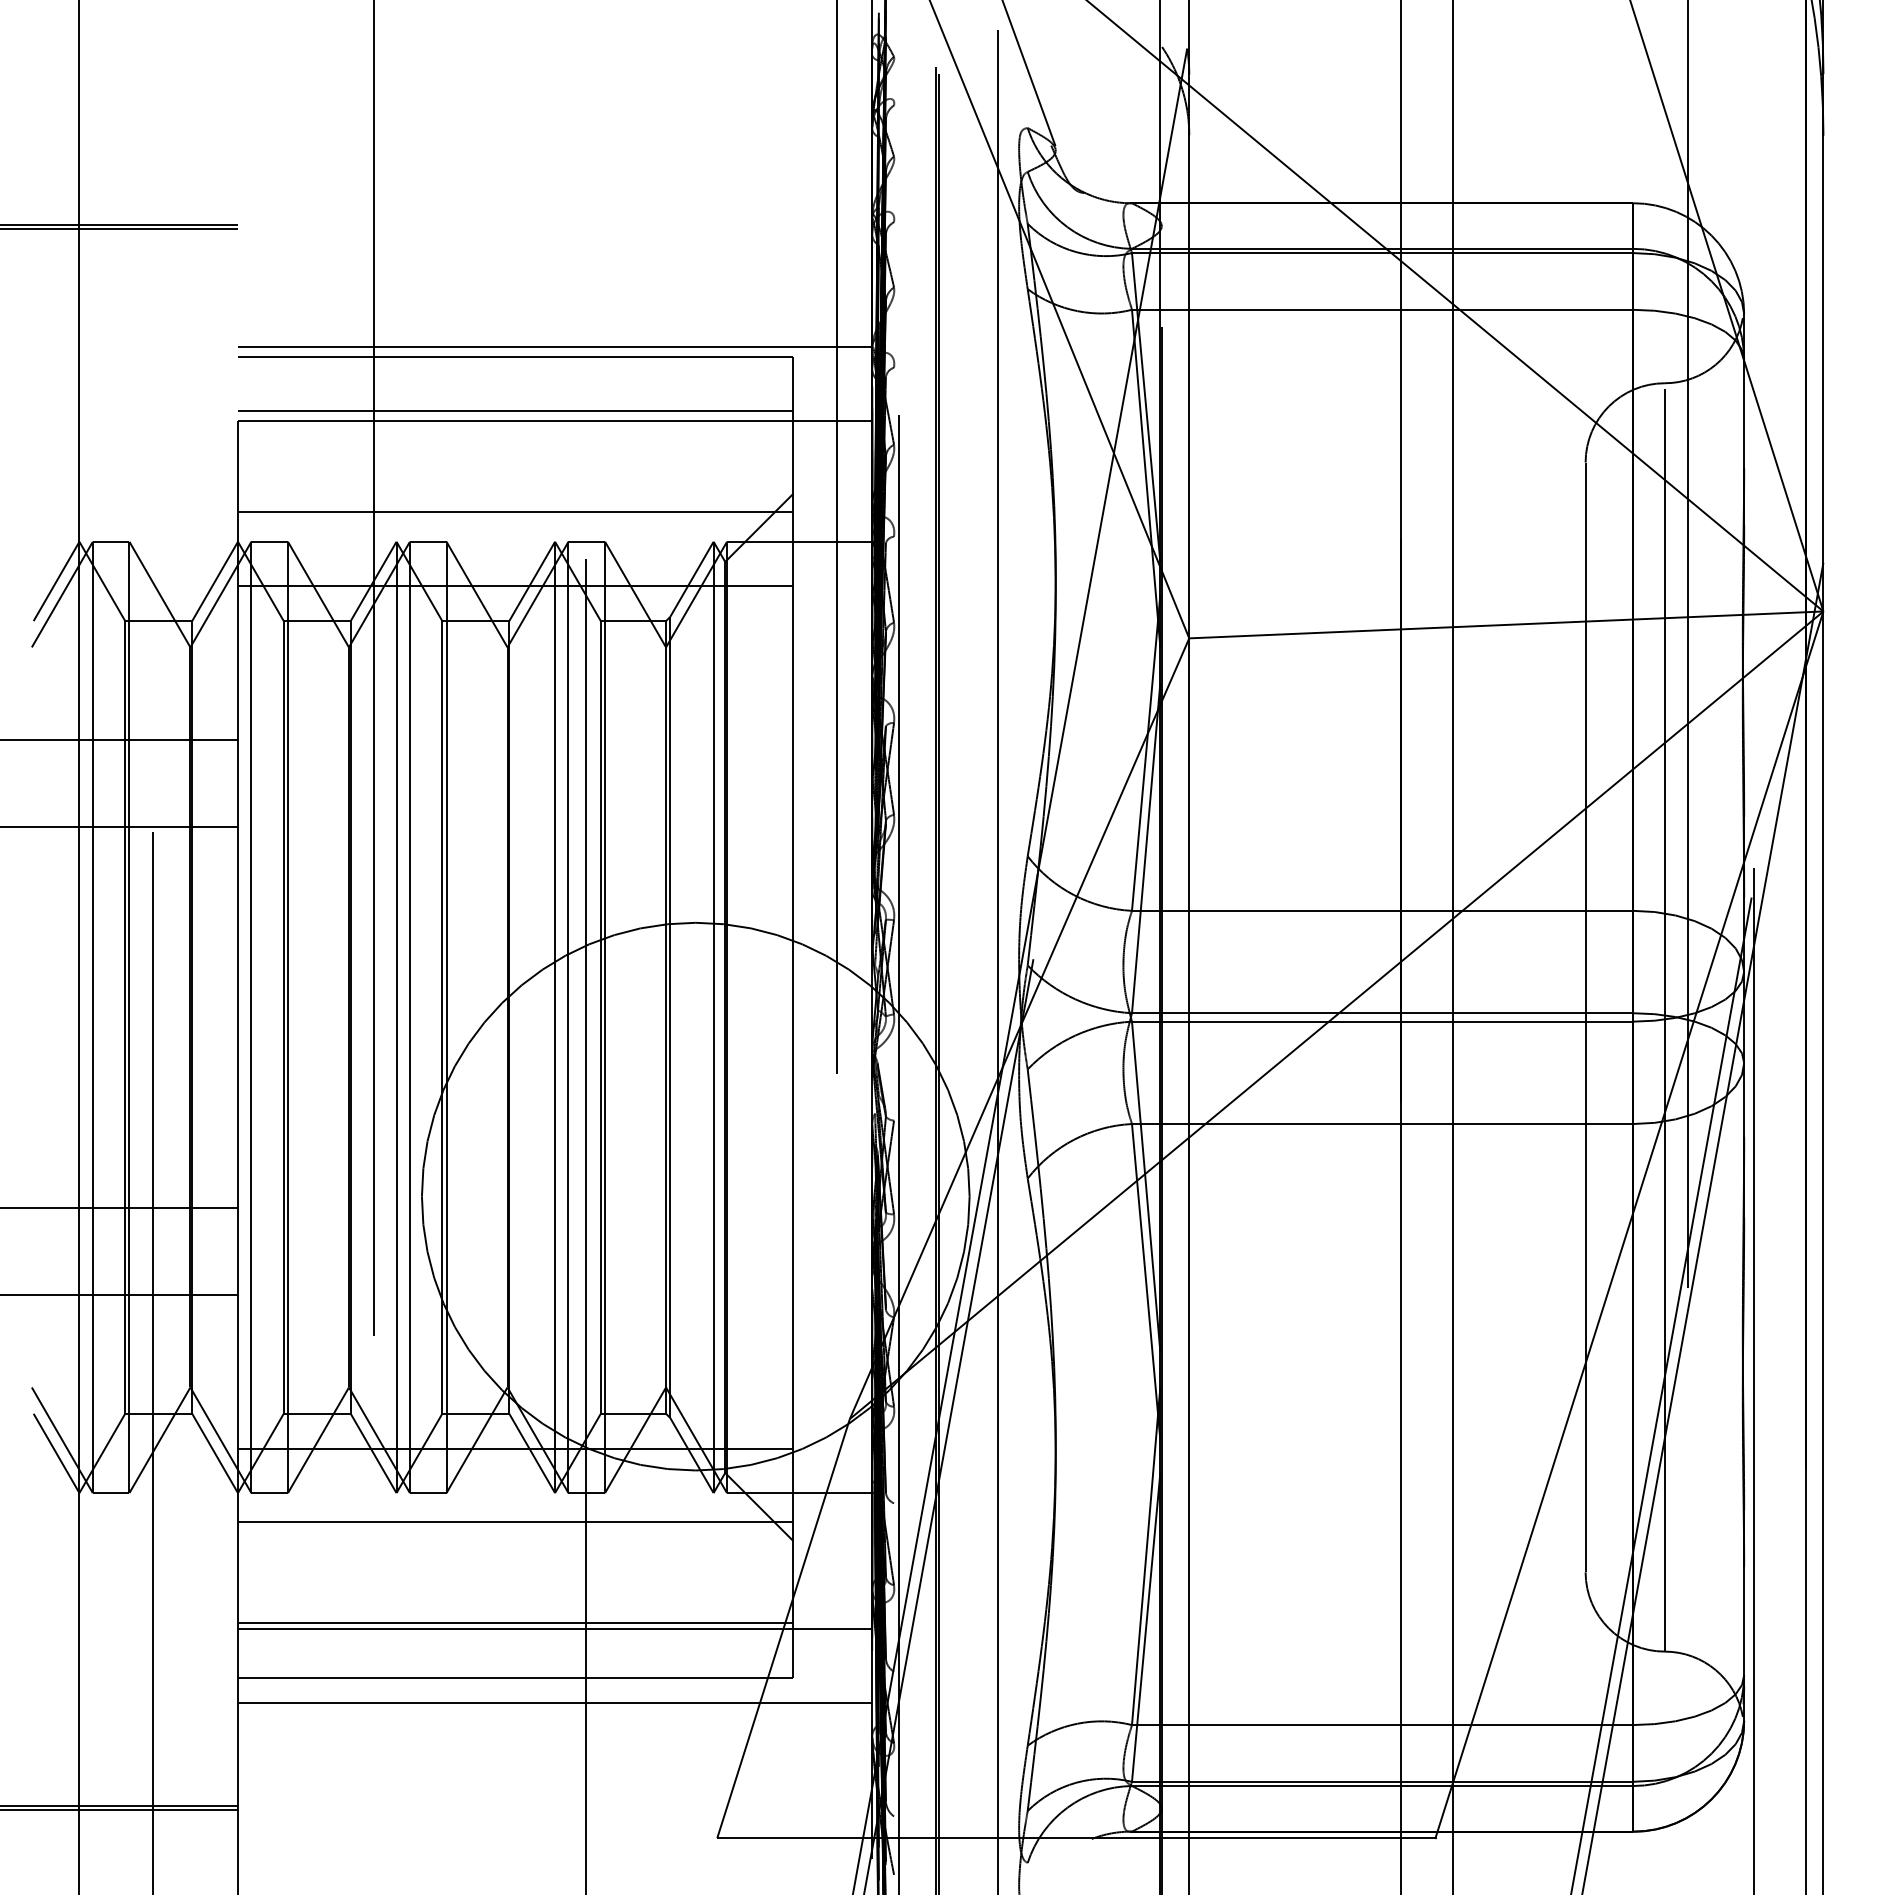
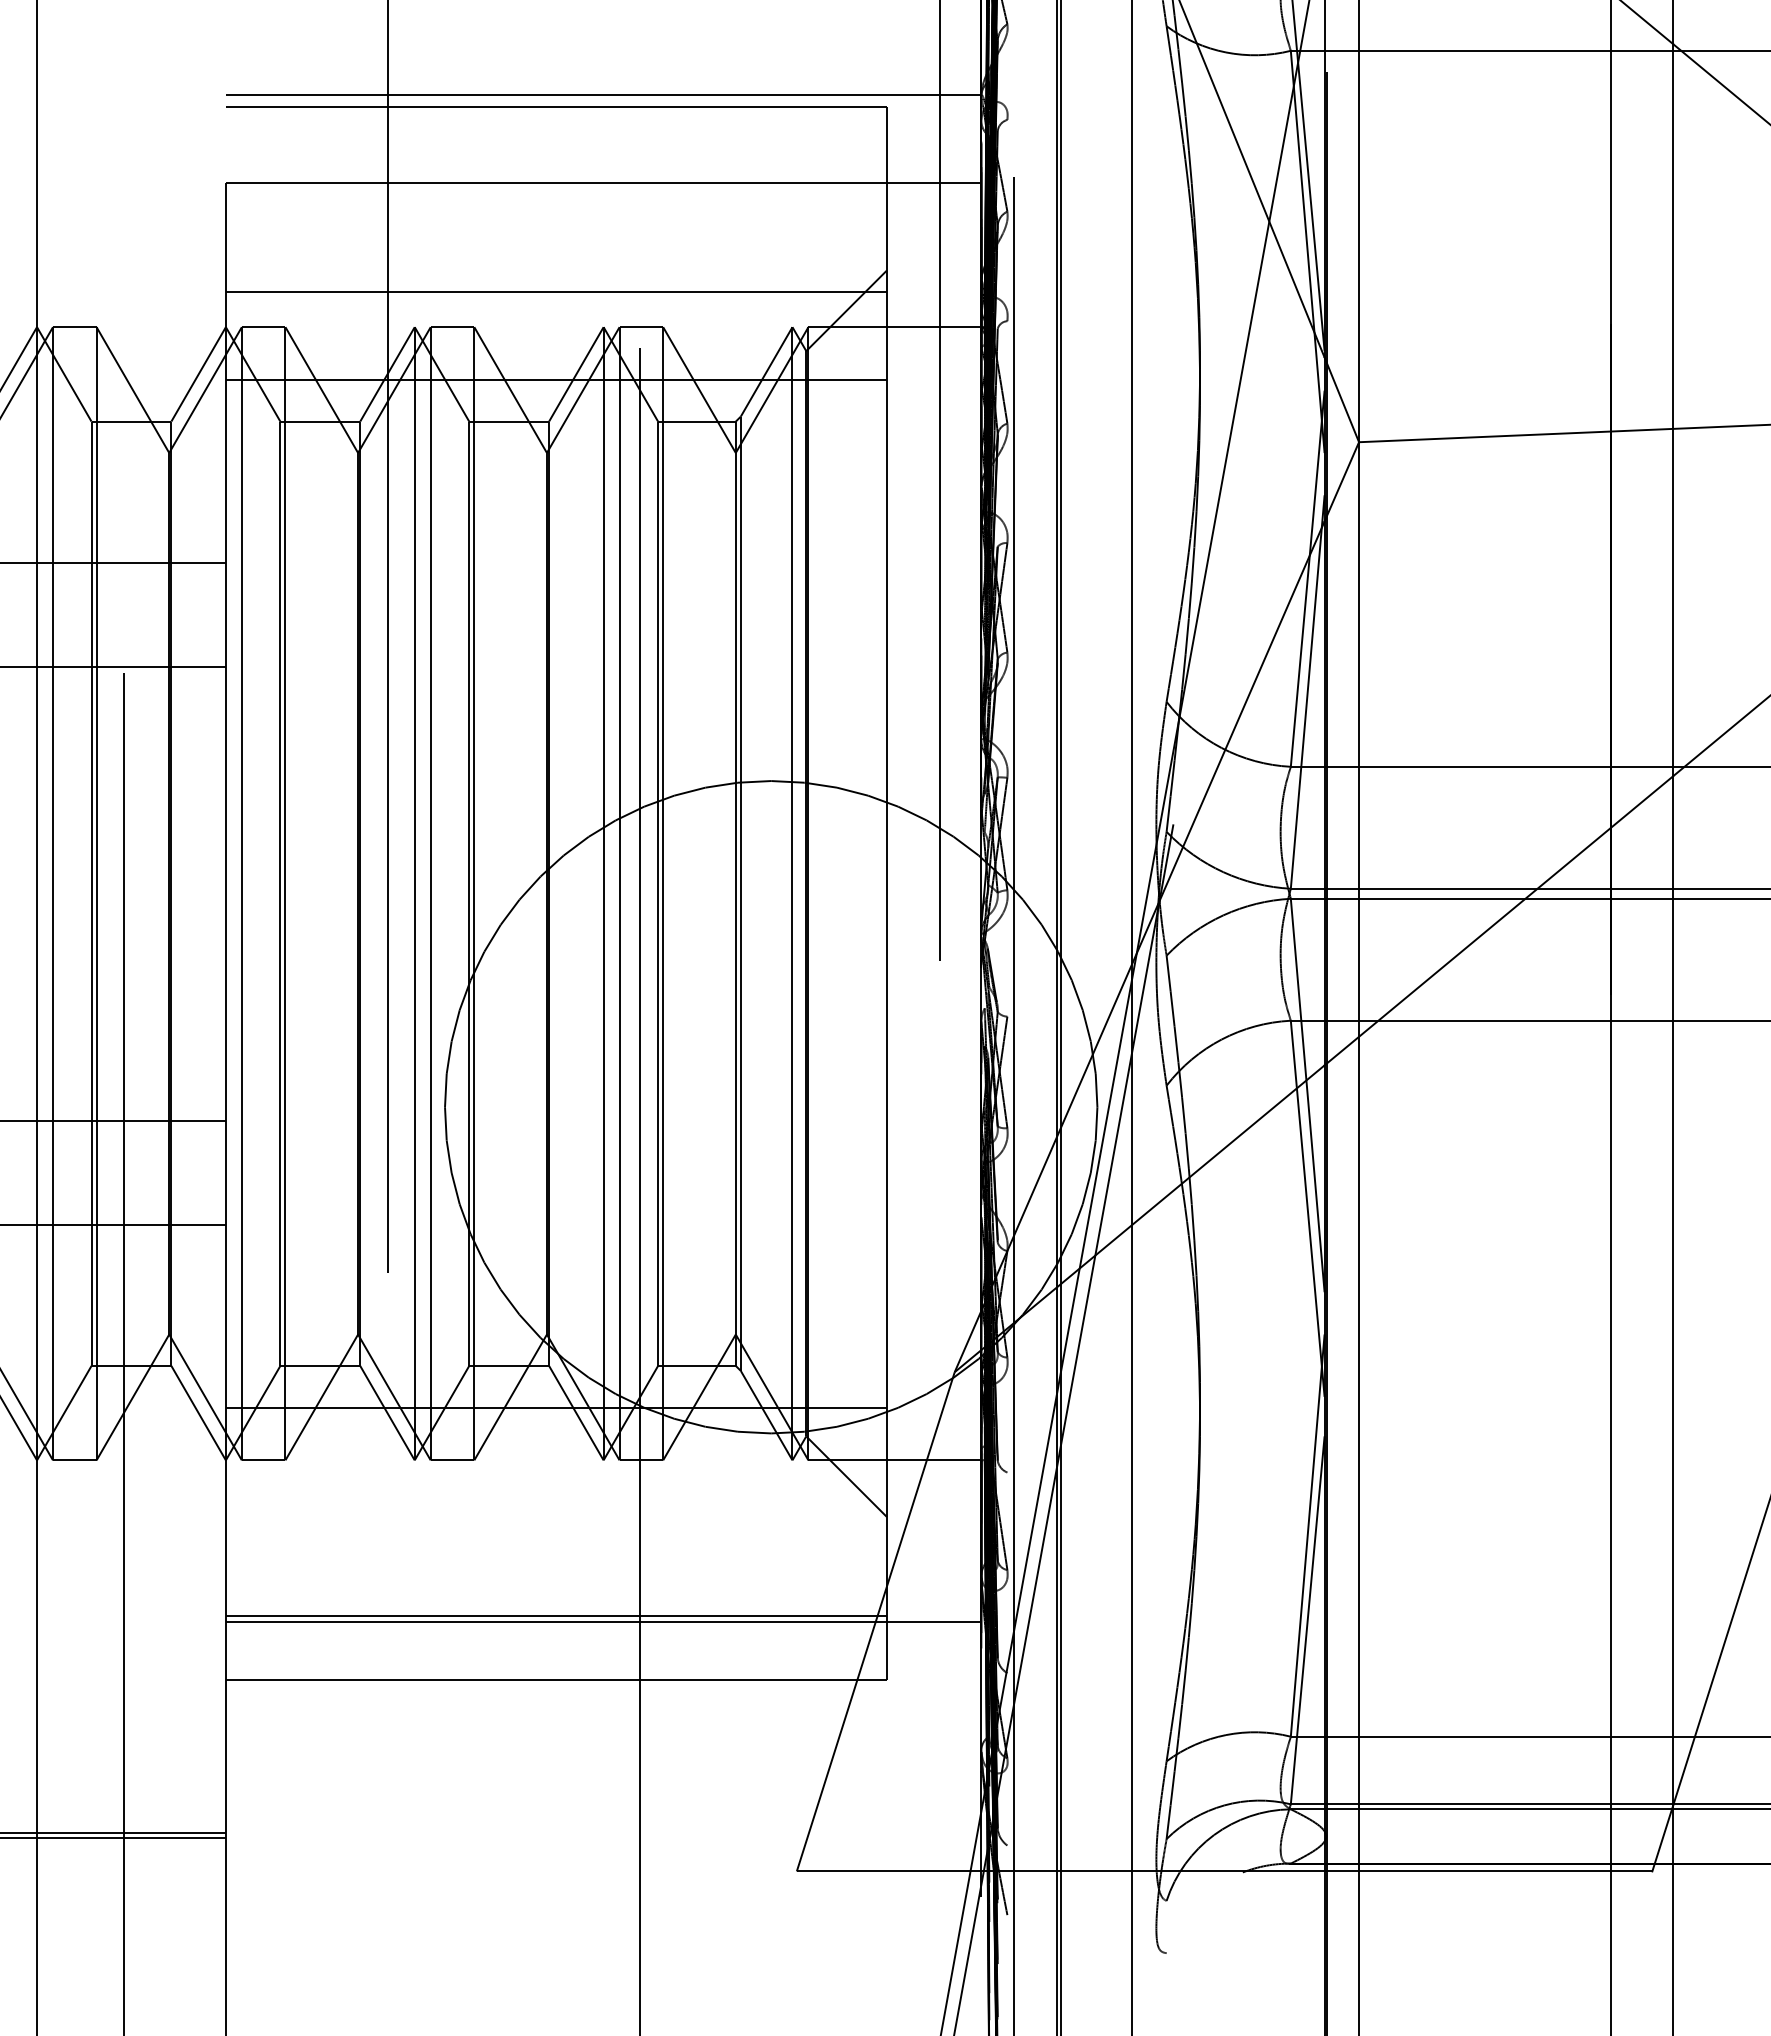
line: (514, 411) -> (555, 171), removed
line: (514, 1522) -> (555, 1495), removed
line: (554, 1703) -> (602, 1711), removed

